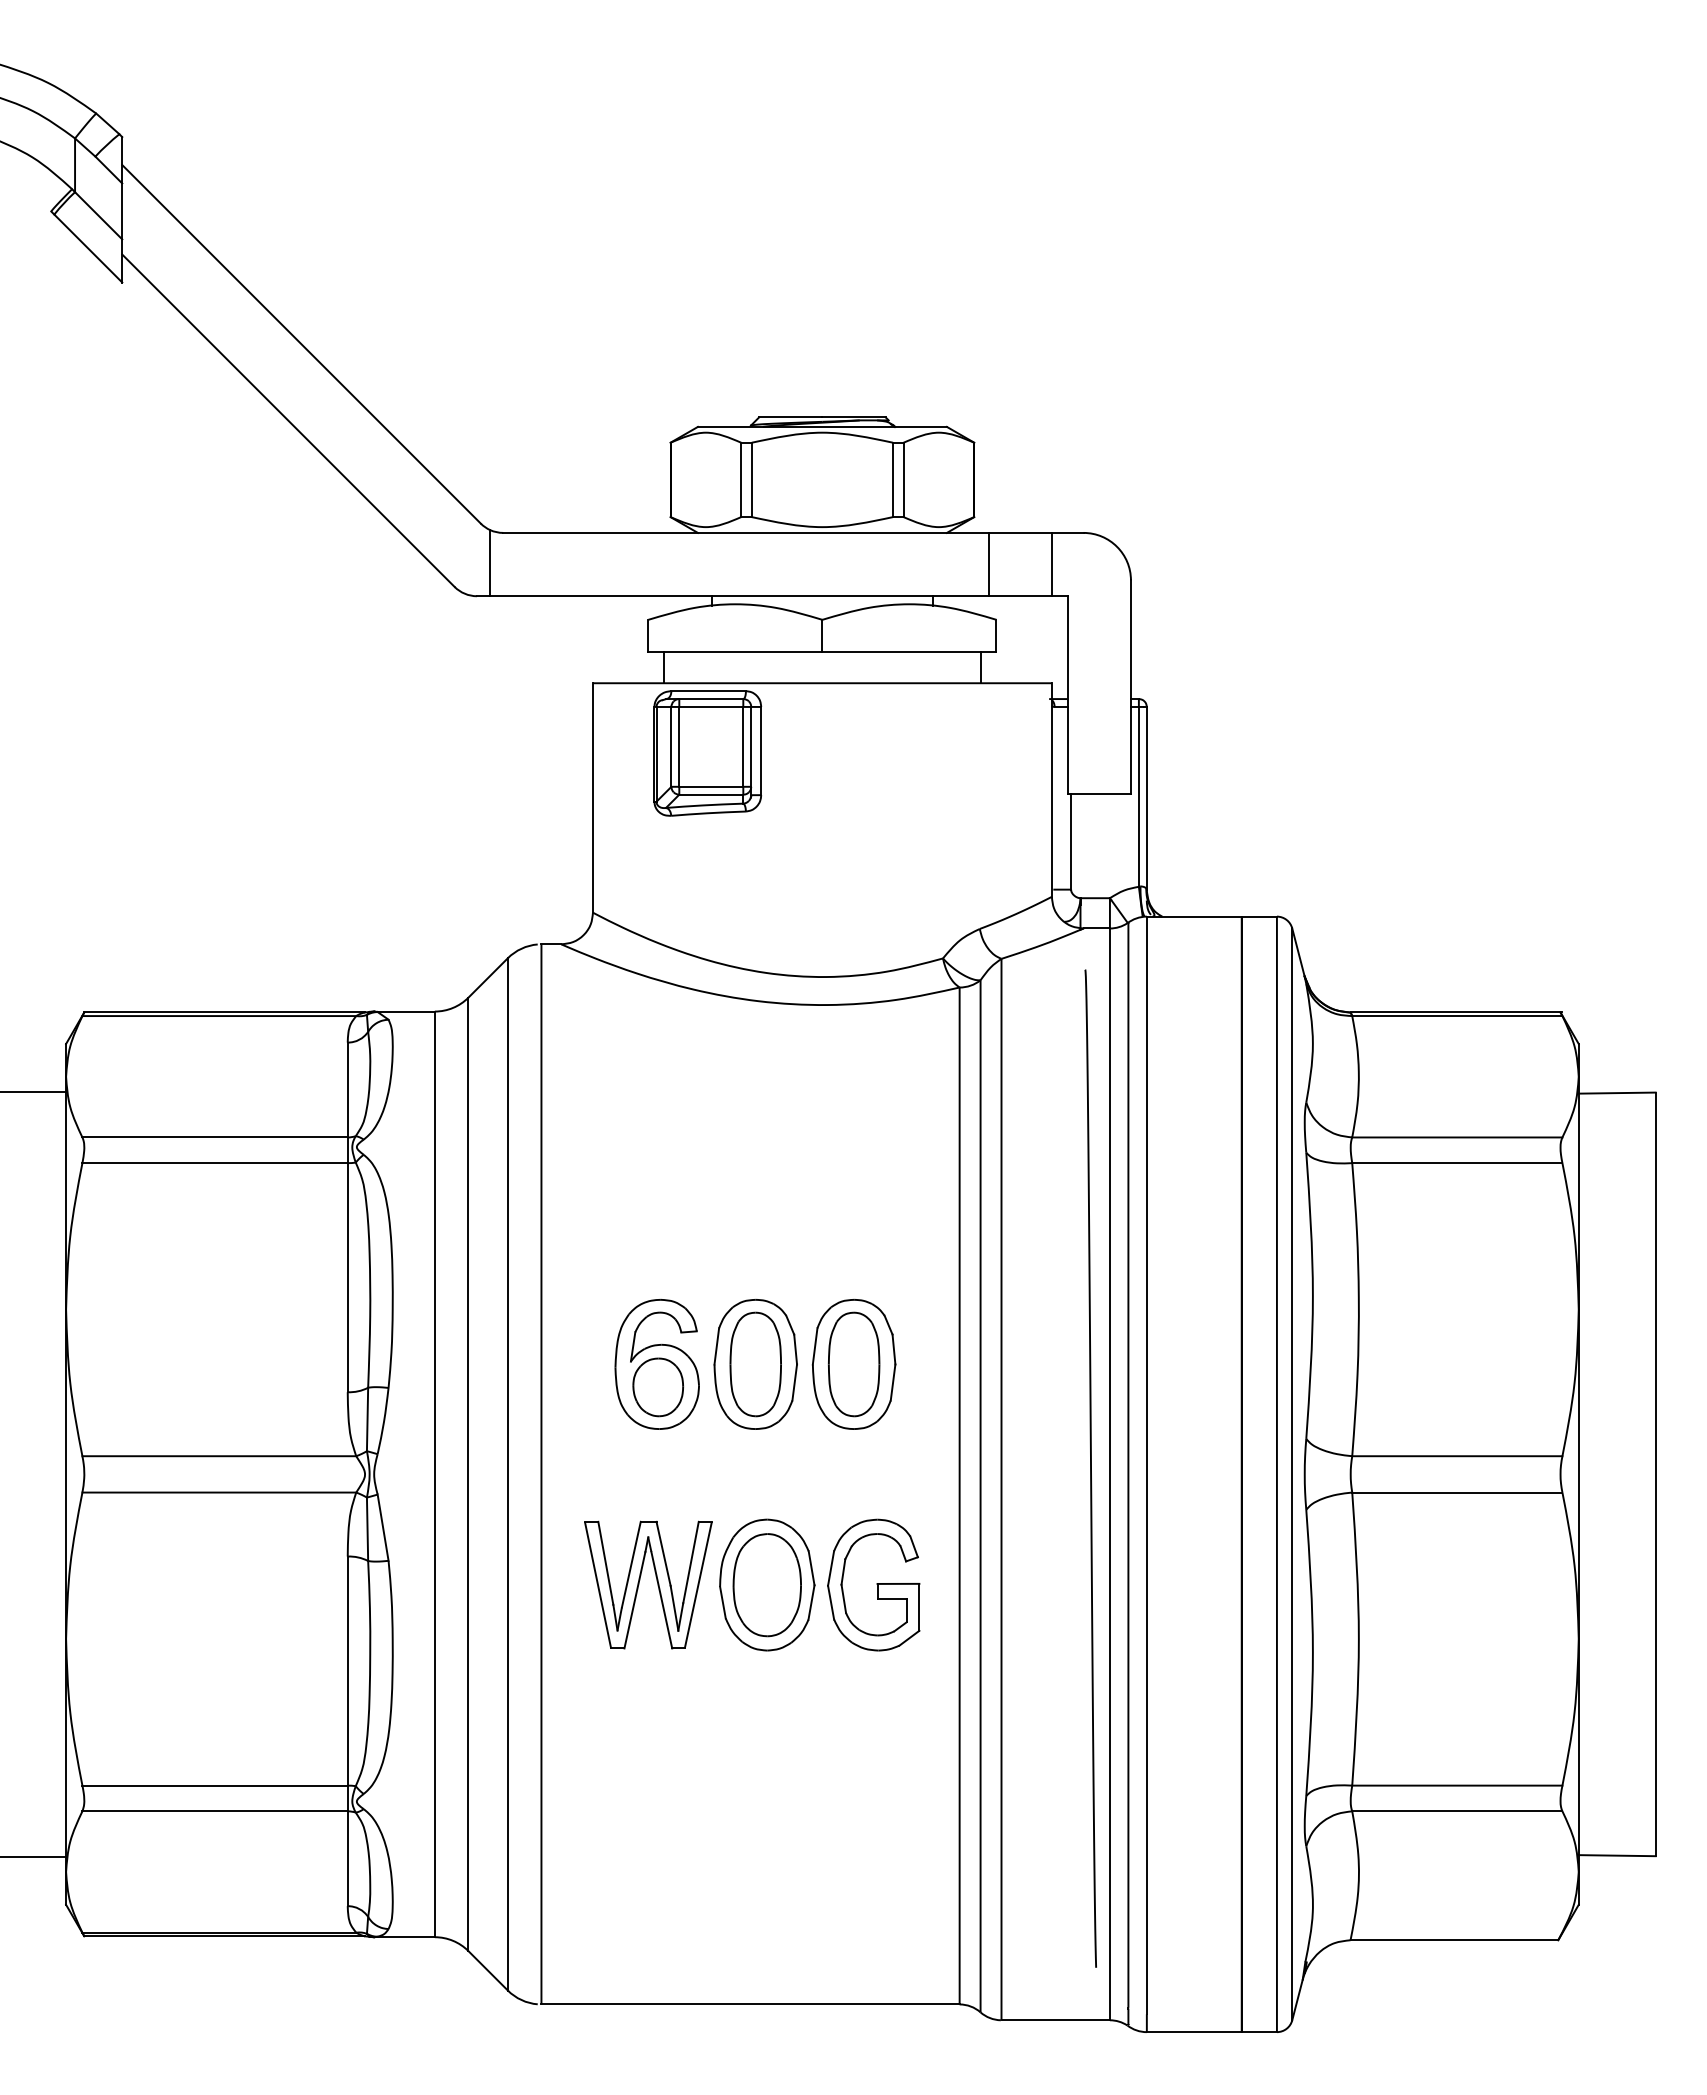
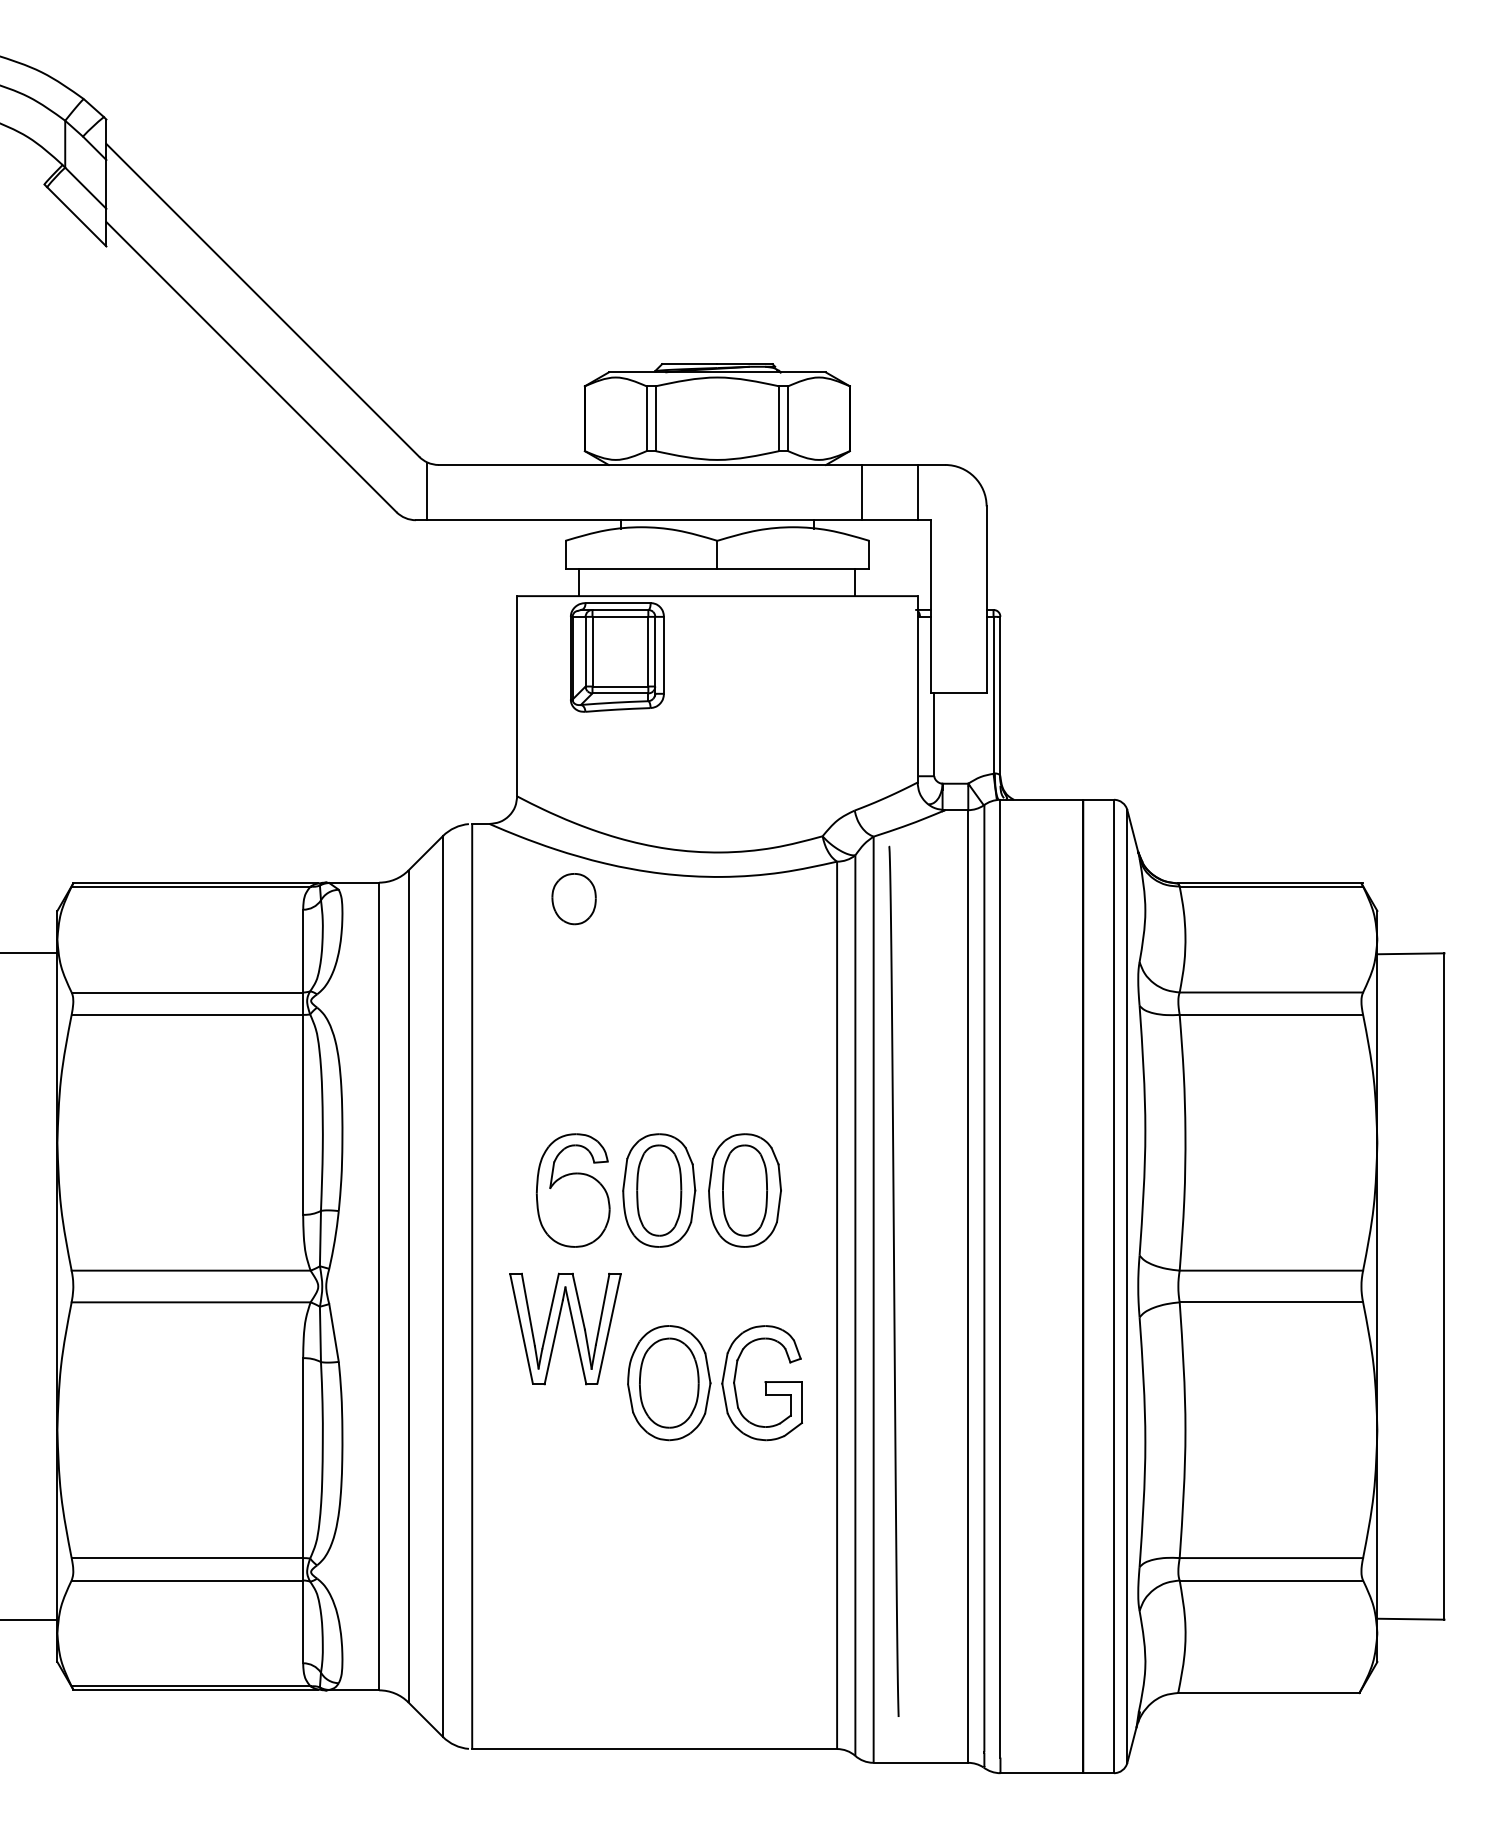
part: (657, 1387) -> (573, 899), moved
curve: (1090, 1468) -> (893, 1281), moved
part: (656, 1581) -> (572, 1325), moved

